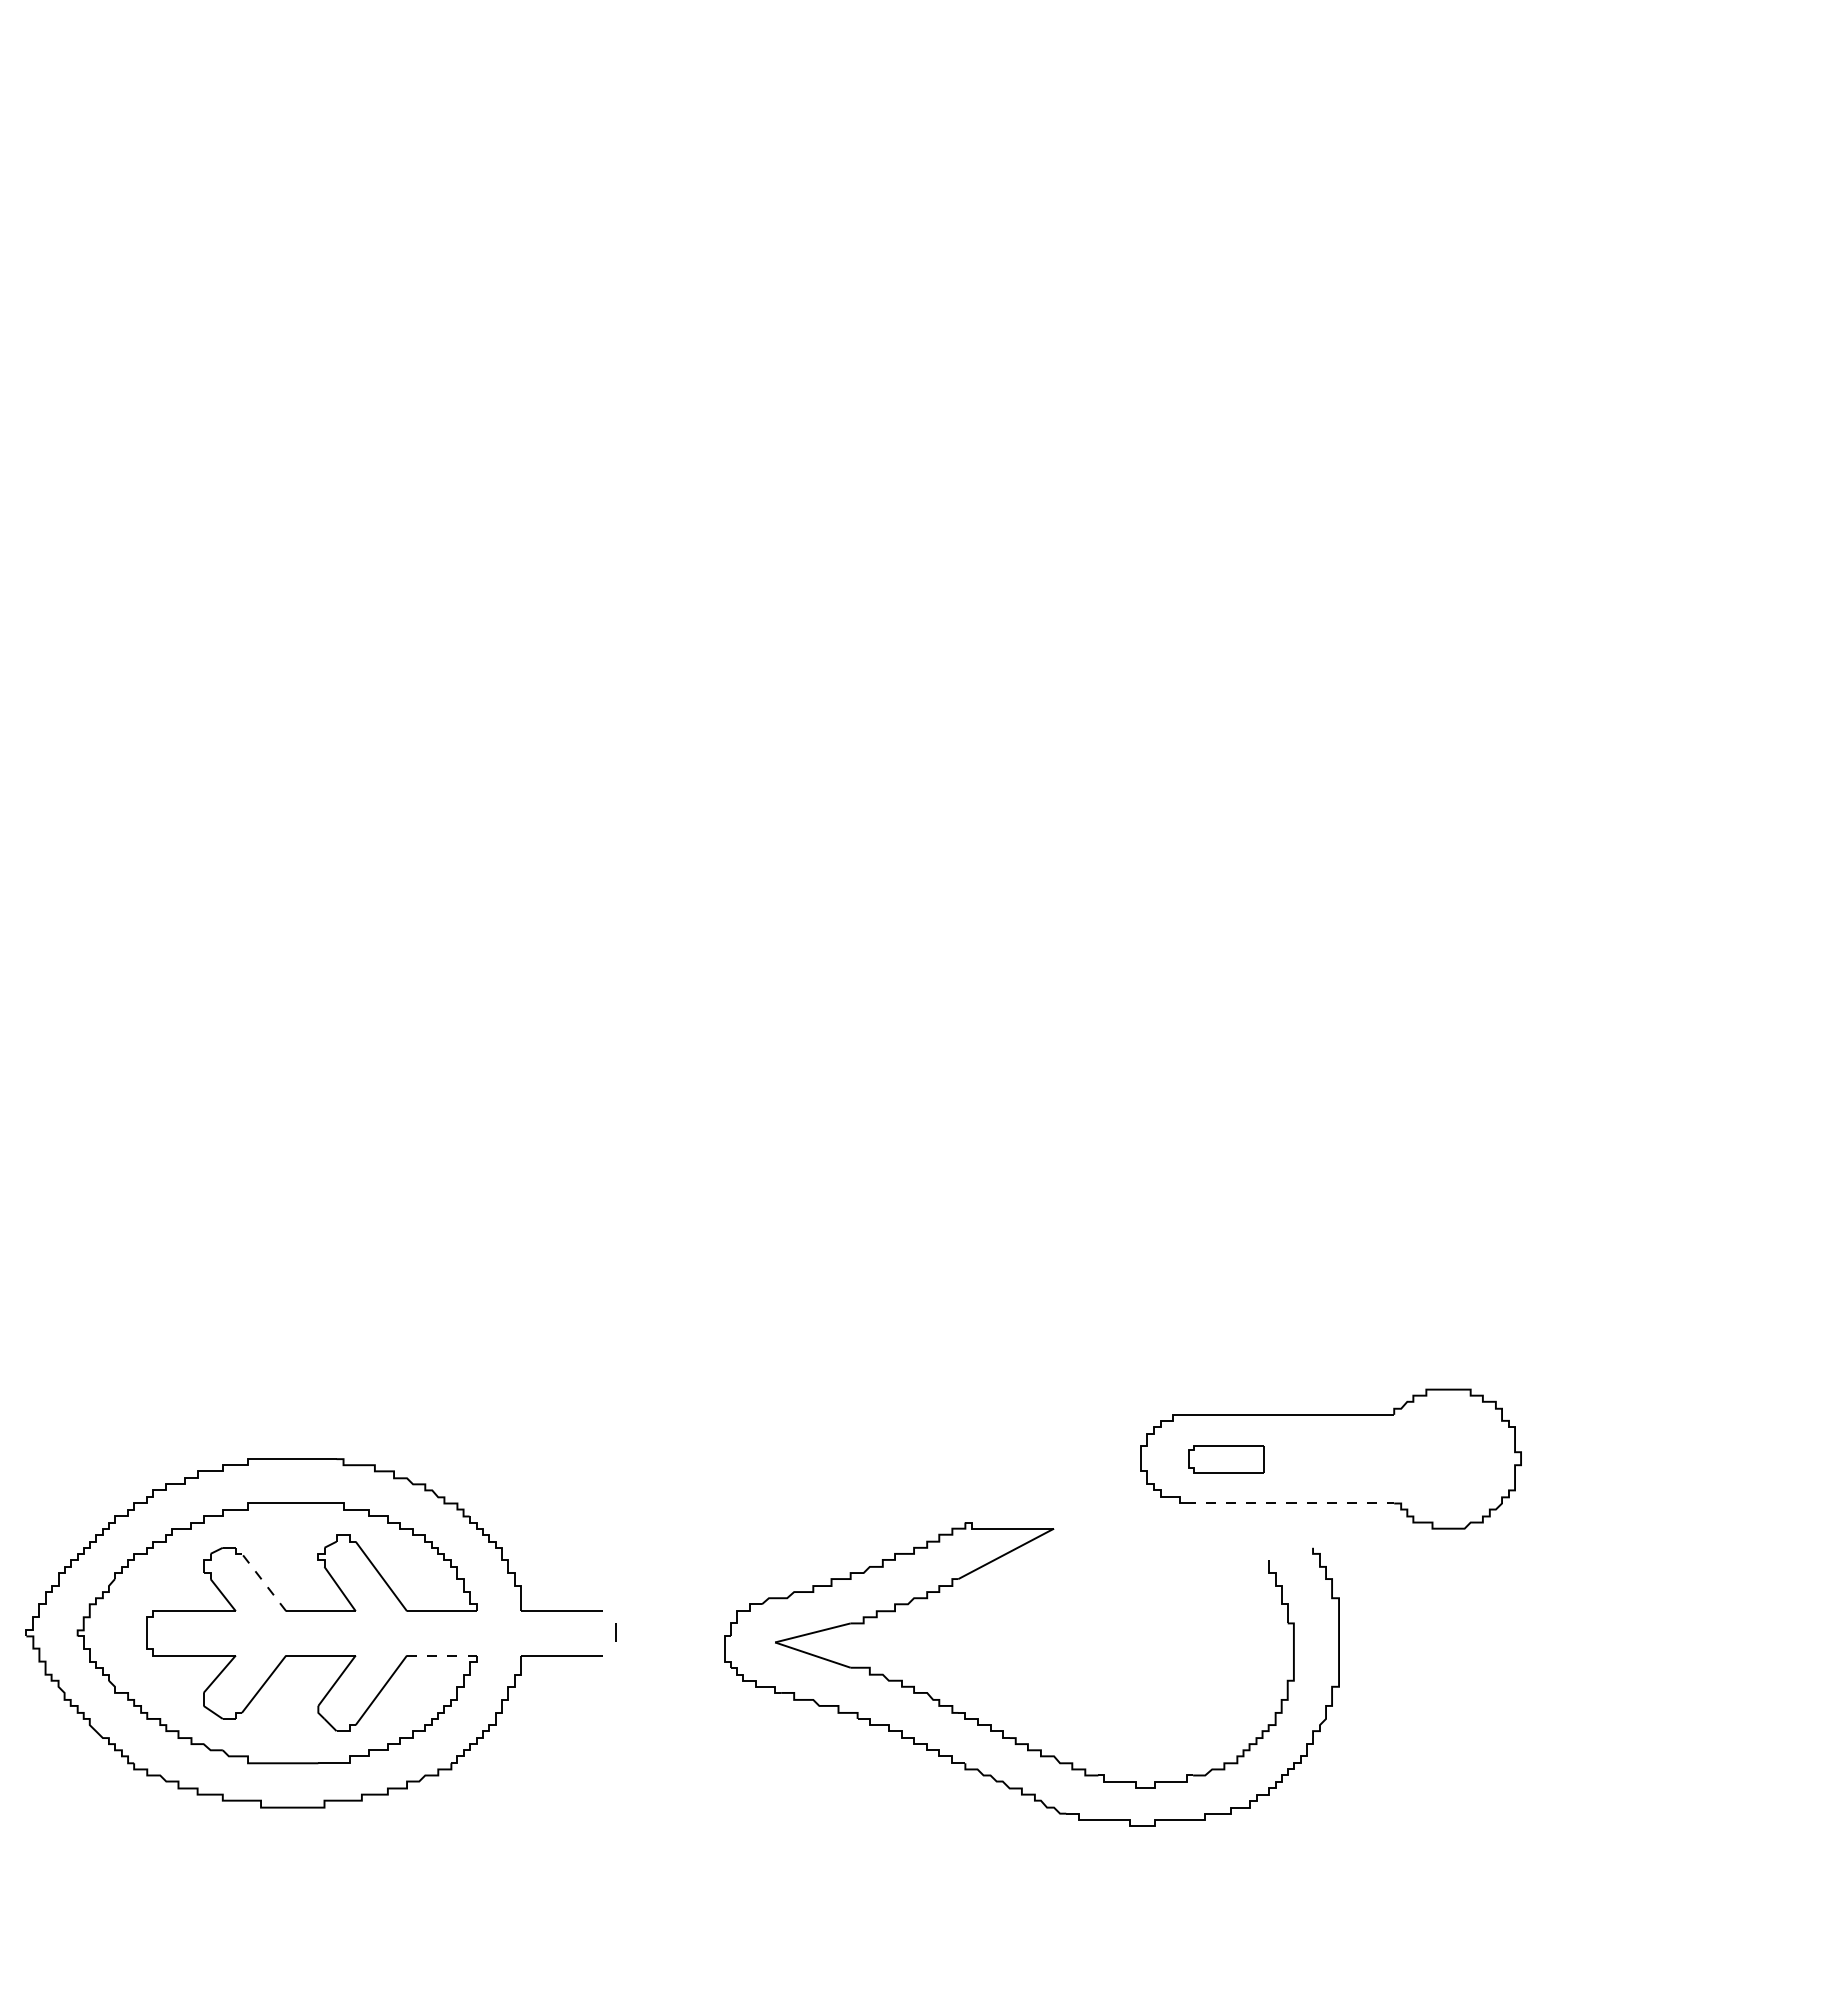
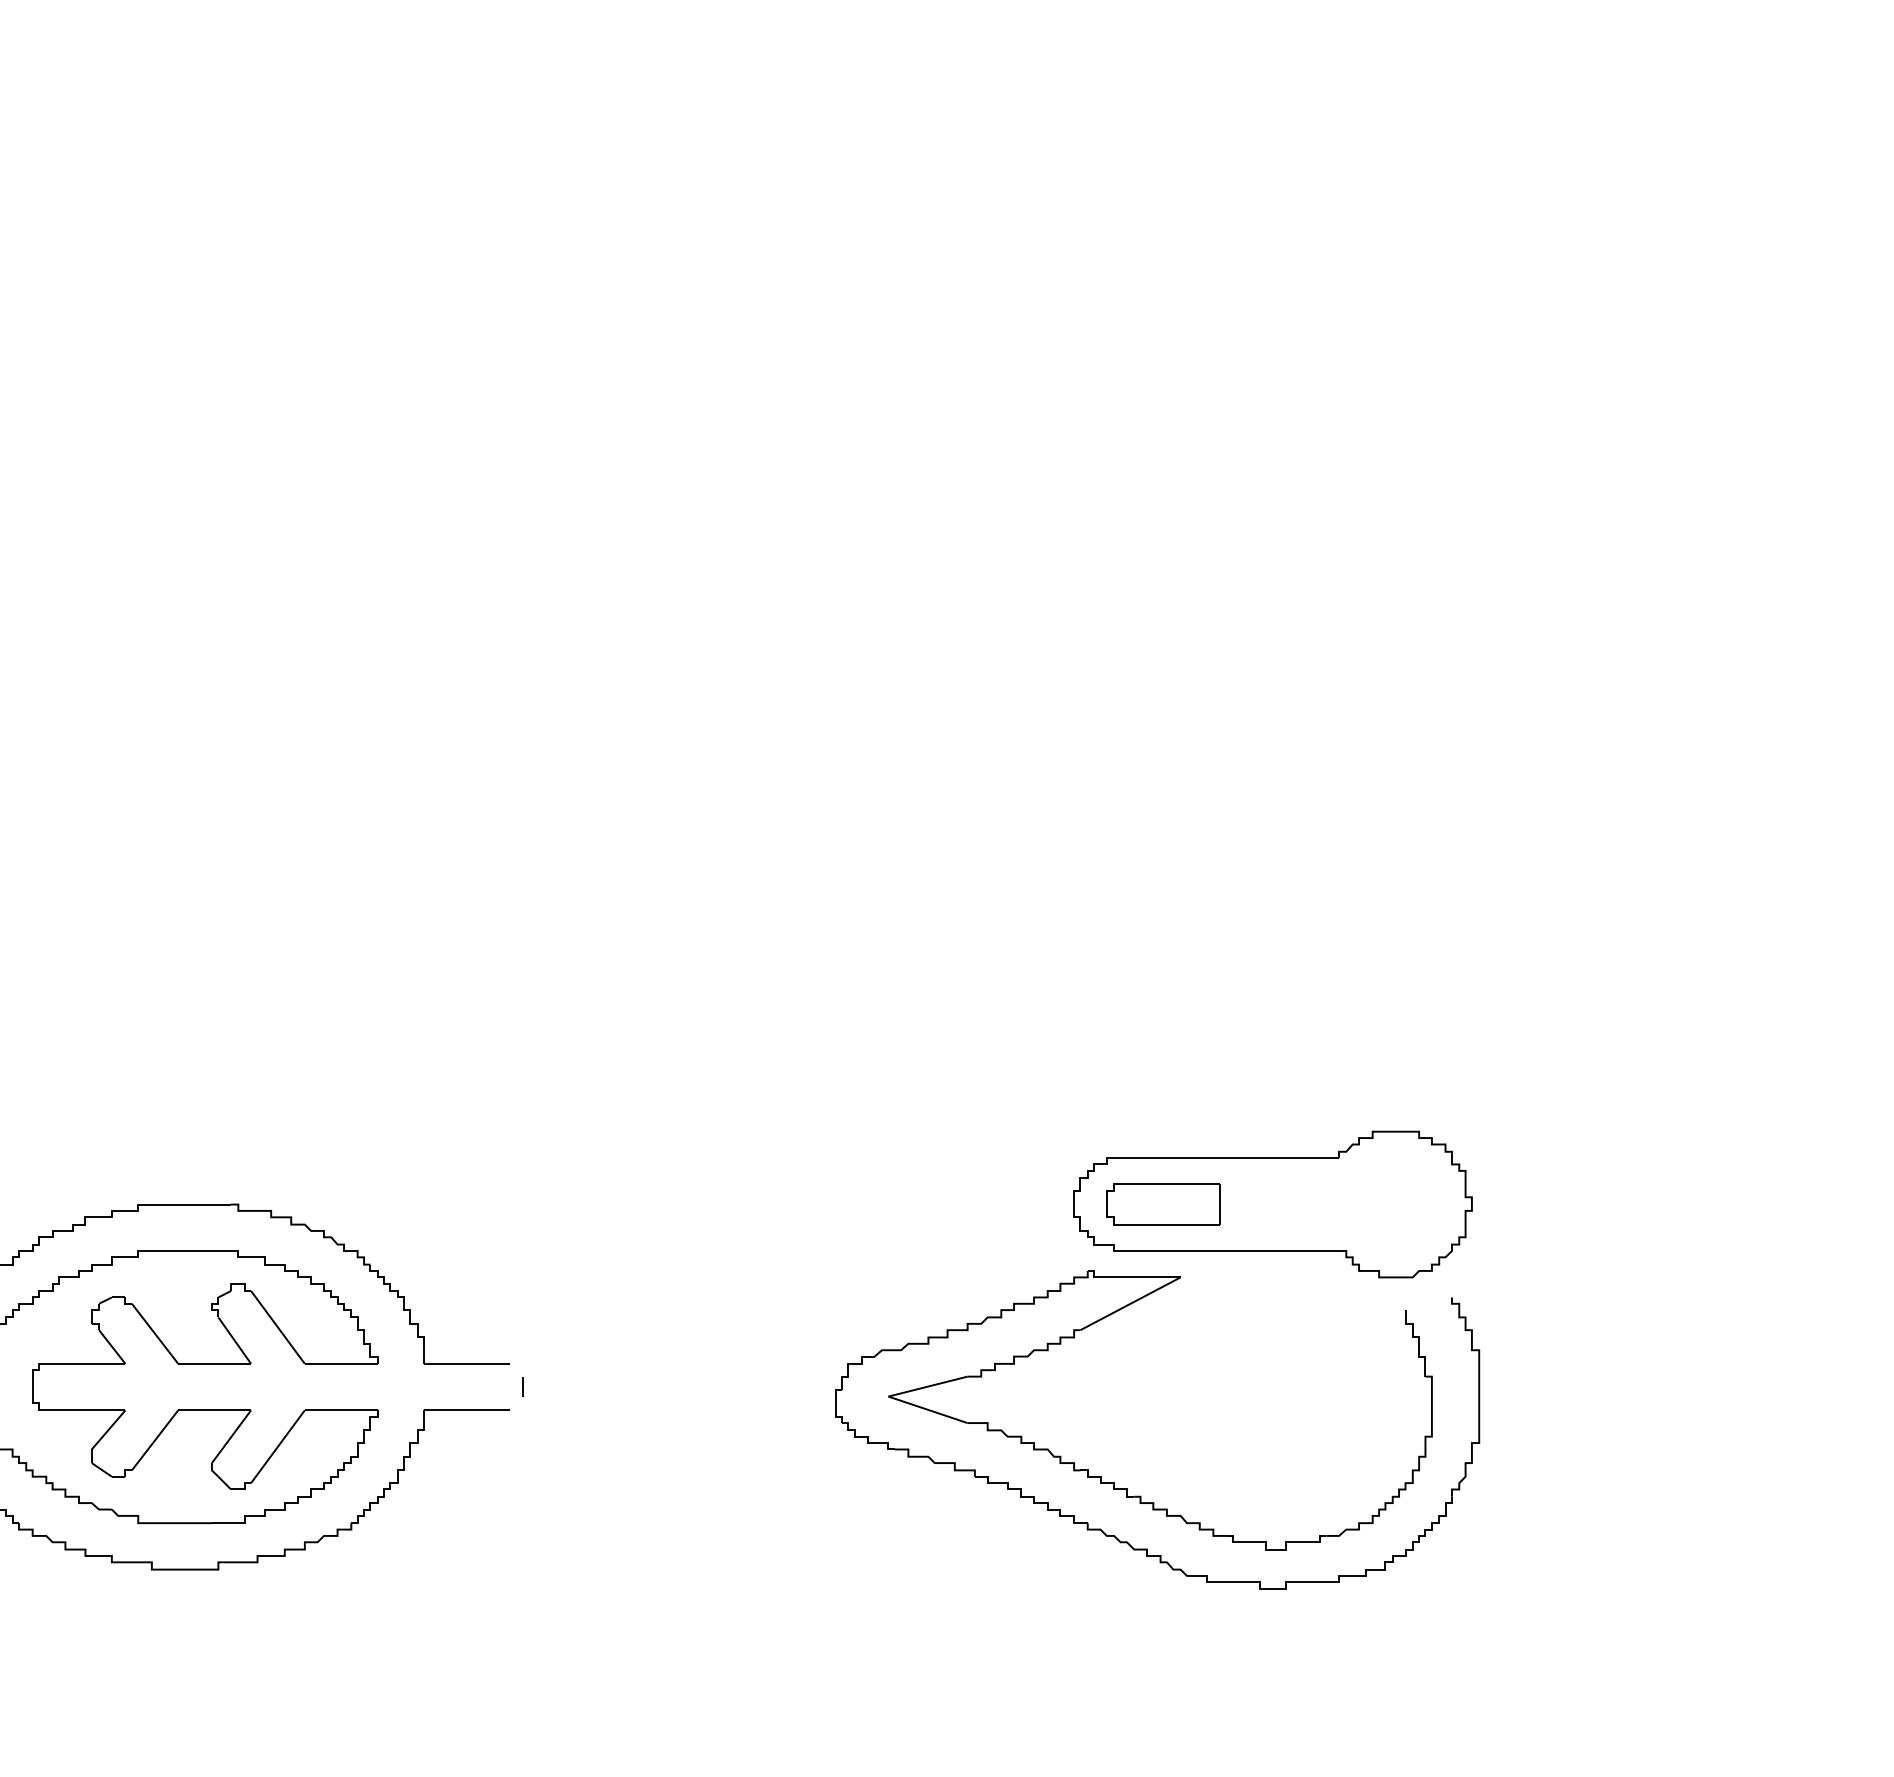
part: (1226, 1458) -> (1163, 1203), size x1.43
line: (1290, 1503) -> (1230, 1251), dashed -> solid
line: (263, 1582) -> (154, 1333), dashed -> solid
line: (441, 1655) -> (340, 1410), dashed -> solid
part: (1003, 1730) -> (1127, 1488), moved

